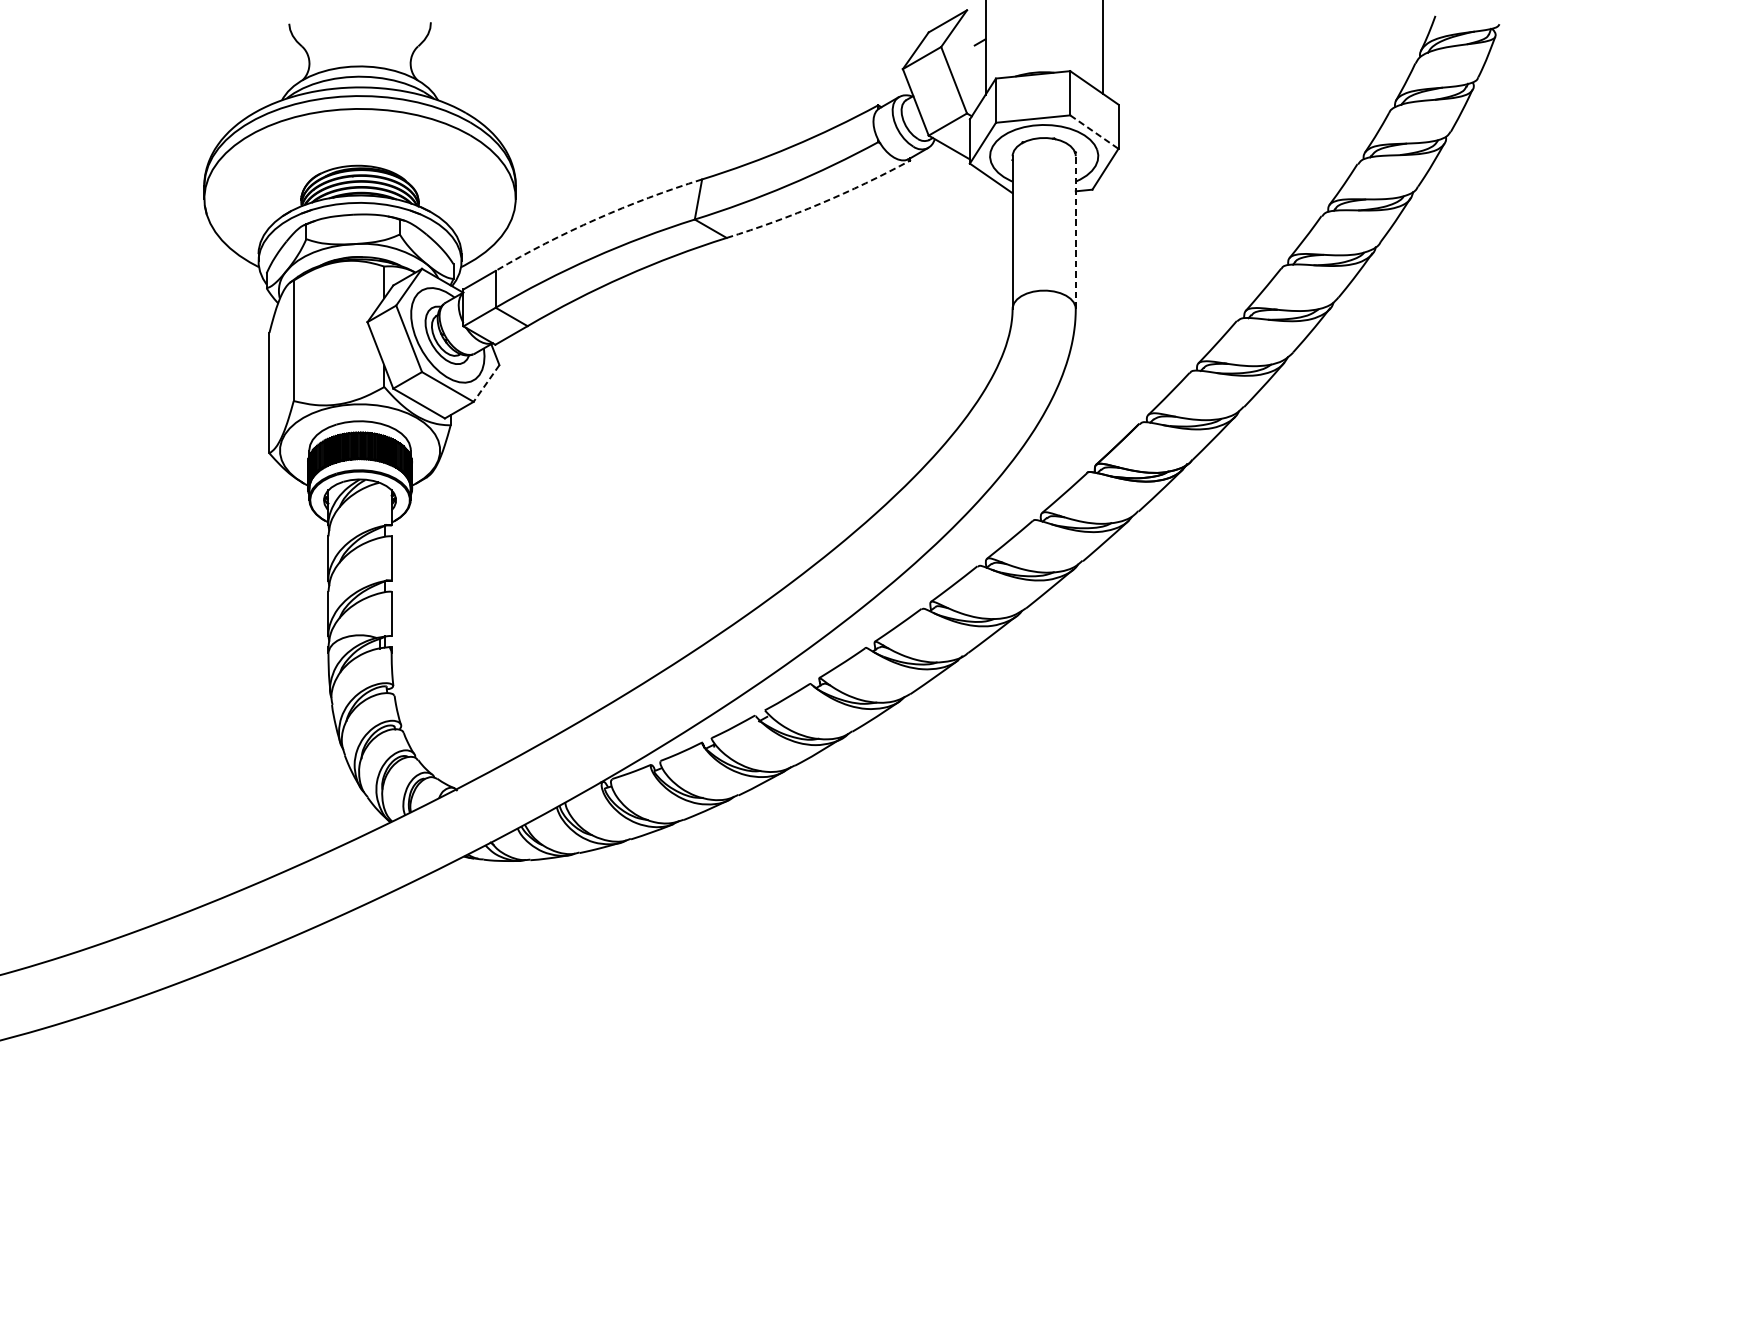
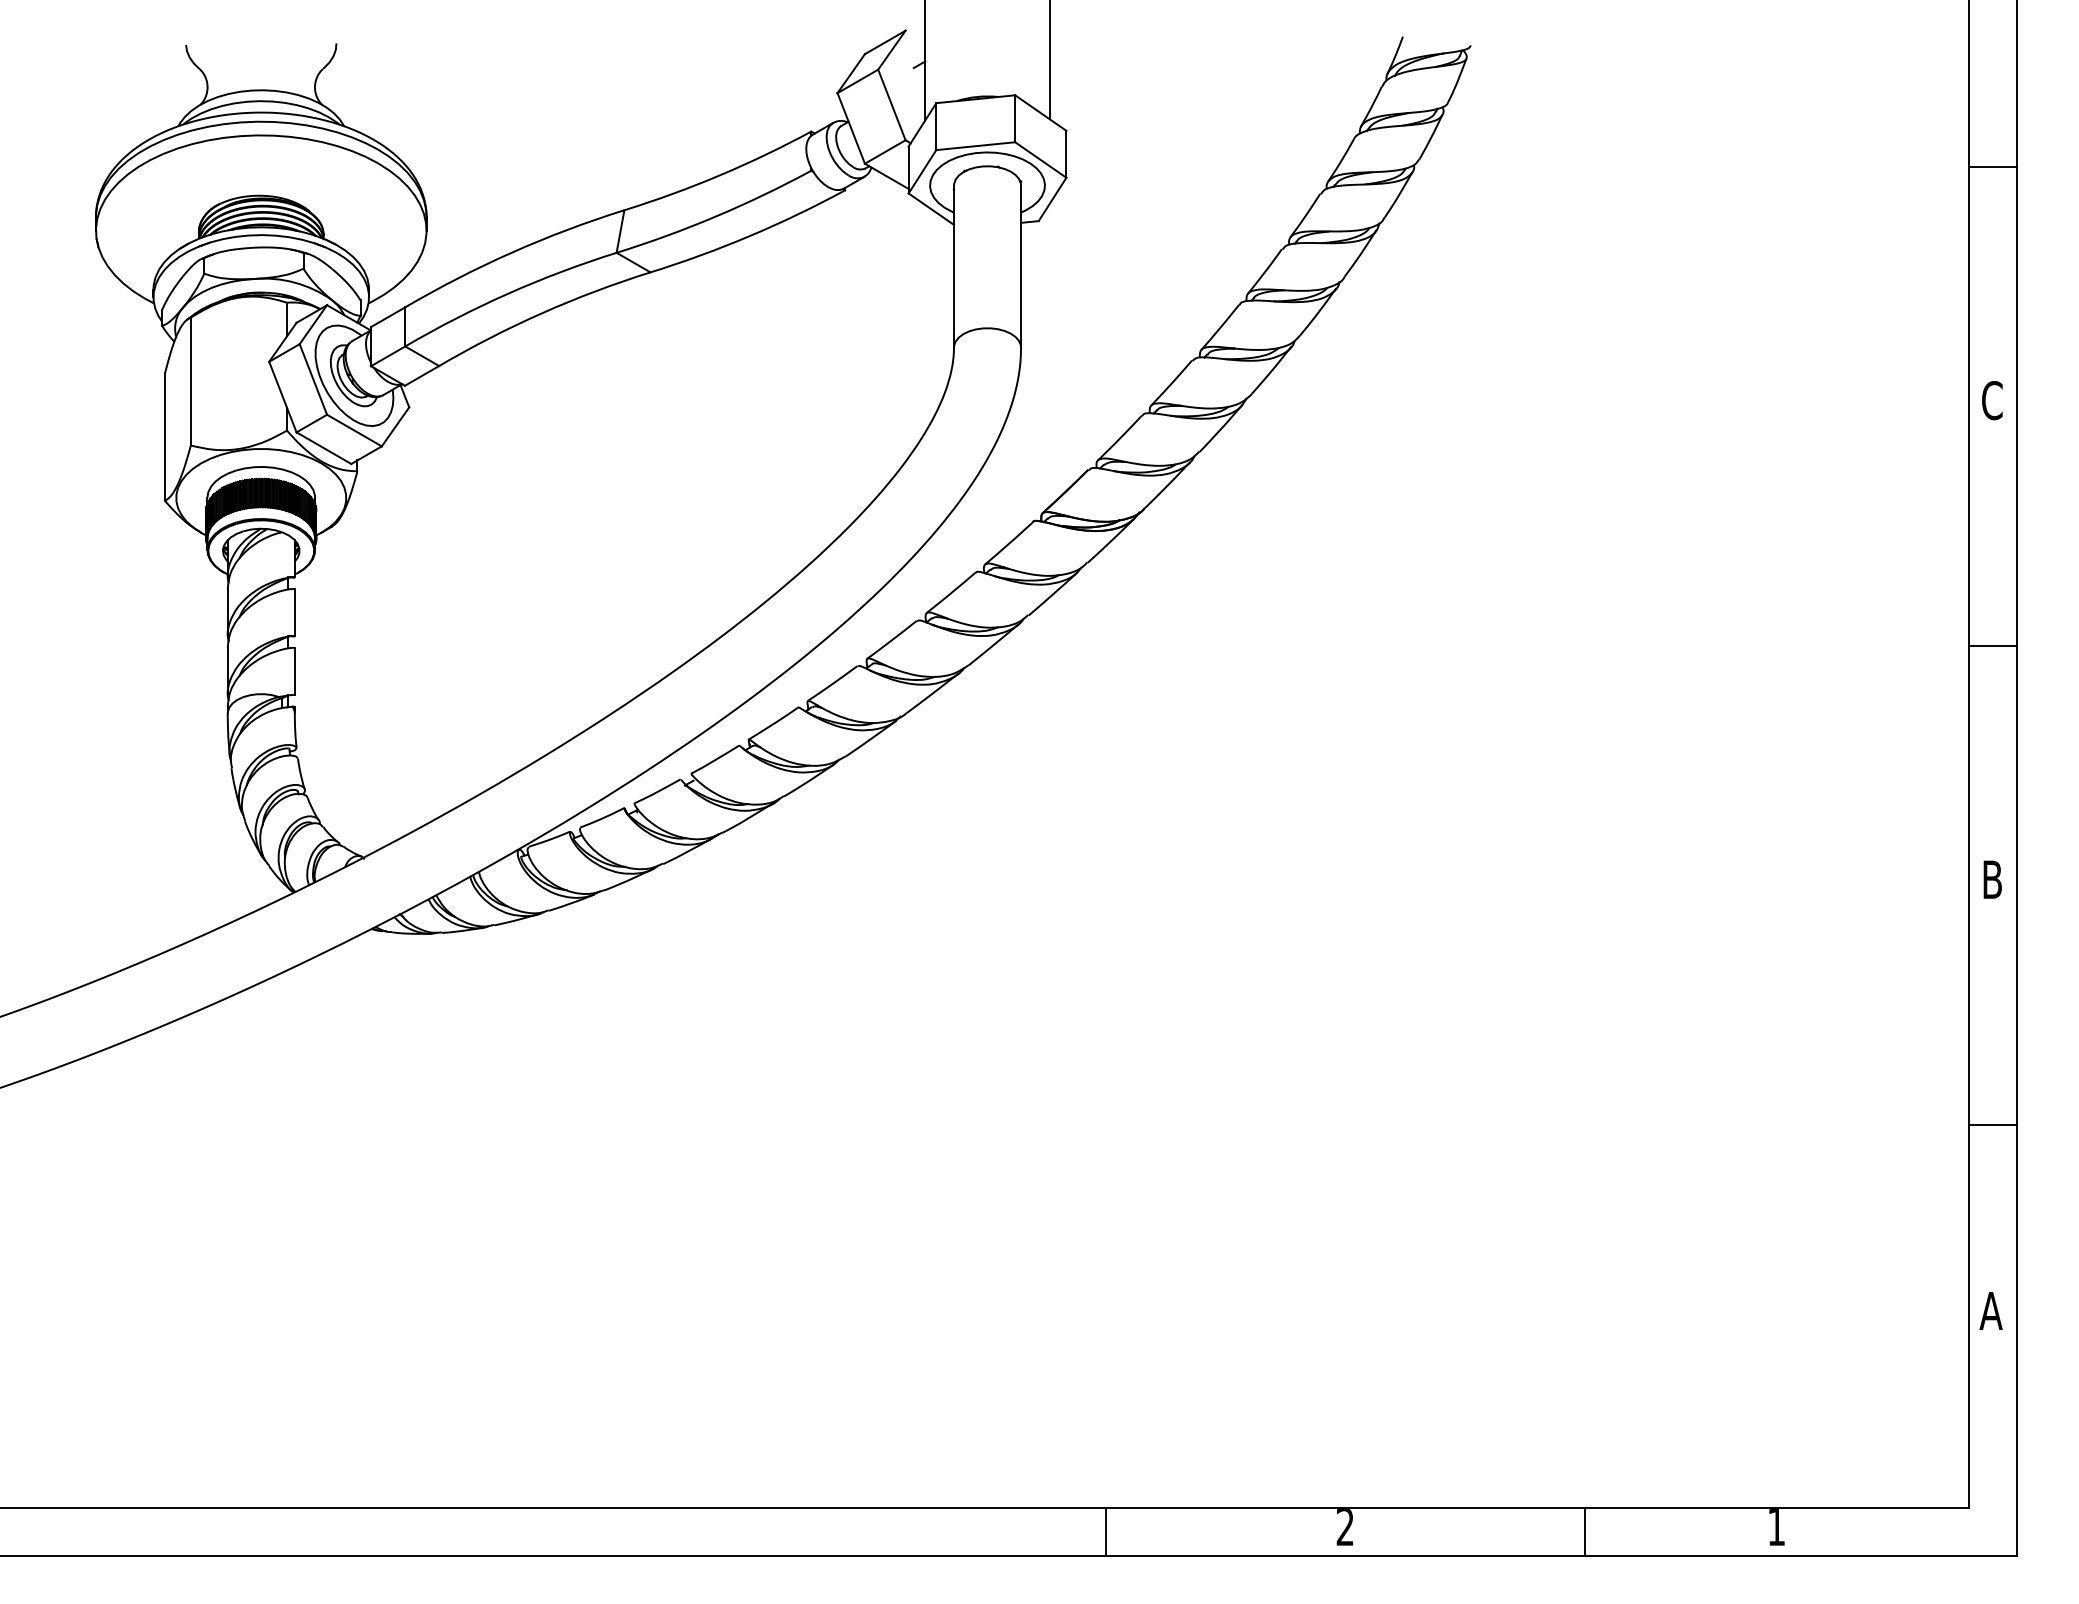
line: (1095, 132) -> (1041, 160), dashed -> solid
arc: (819, 204) -> (749, 236), dashed -> solid
arc: (596, 219) -> (512, 252), dashed -> solid
line: (1076, 232) -> (1021, 266), dashed -> solid
line: (486, 383) -> (395, 426), dashed -> solid

